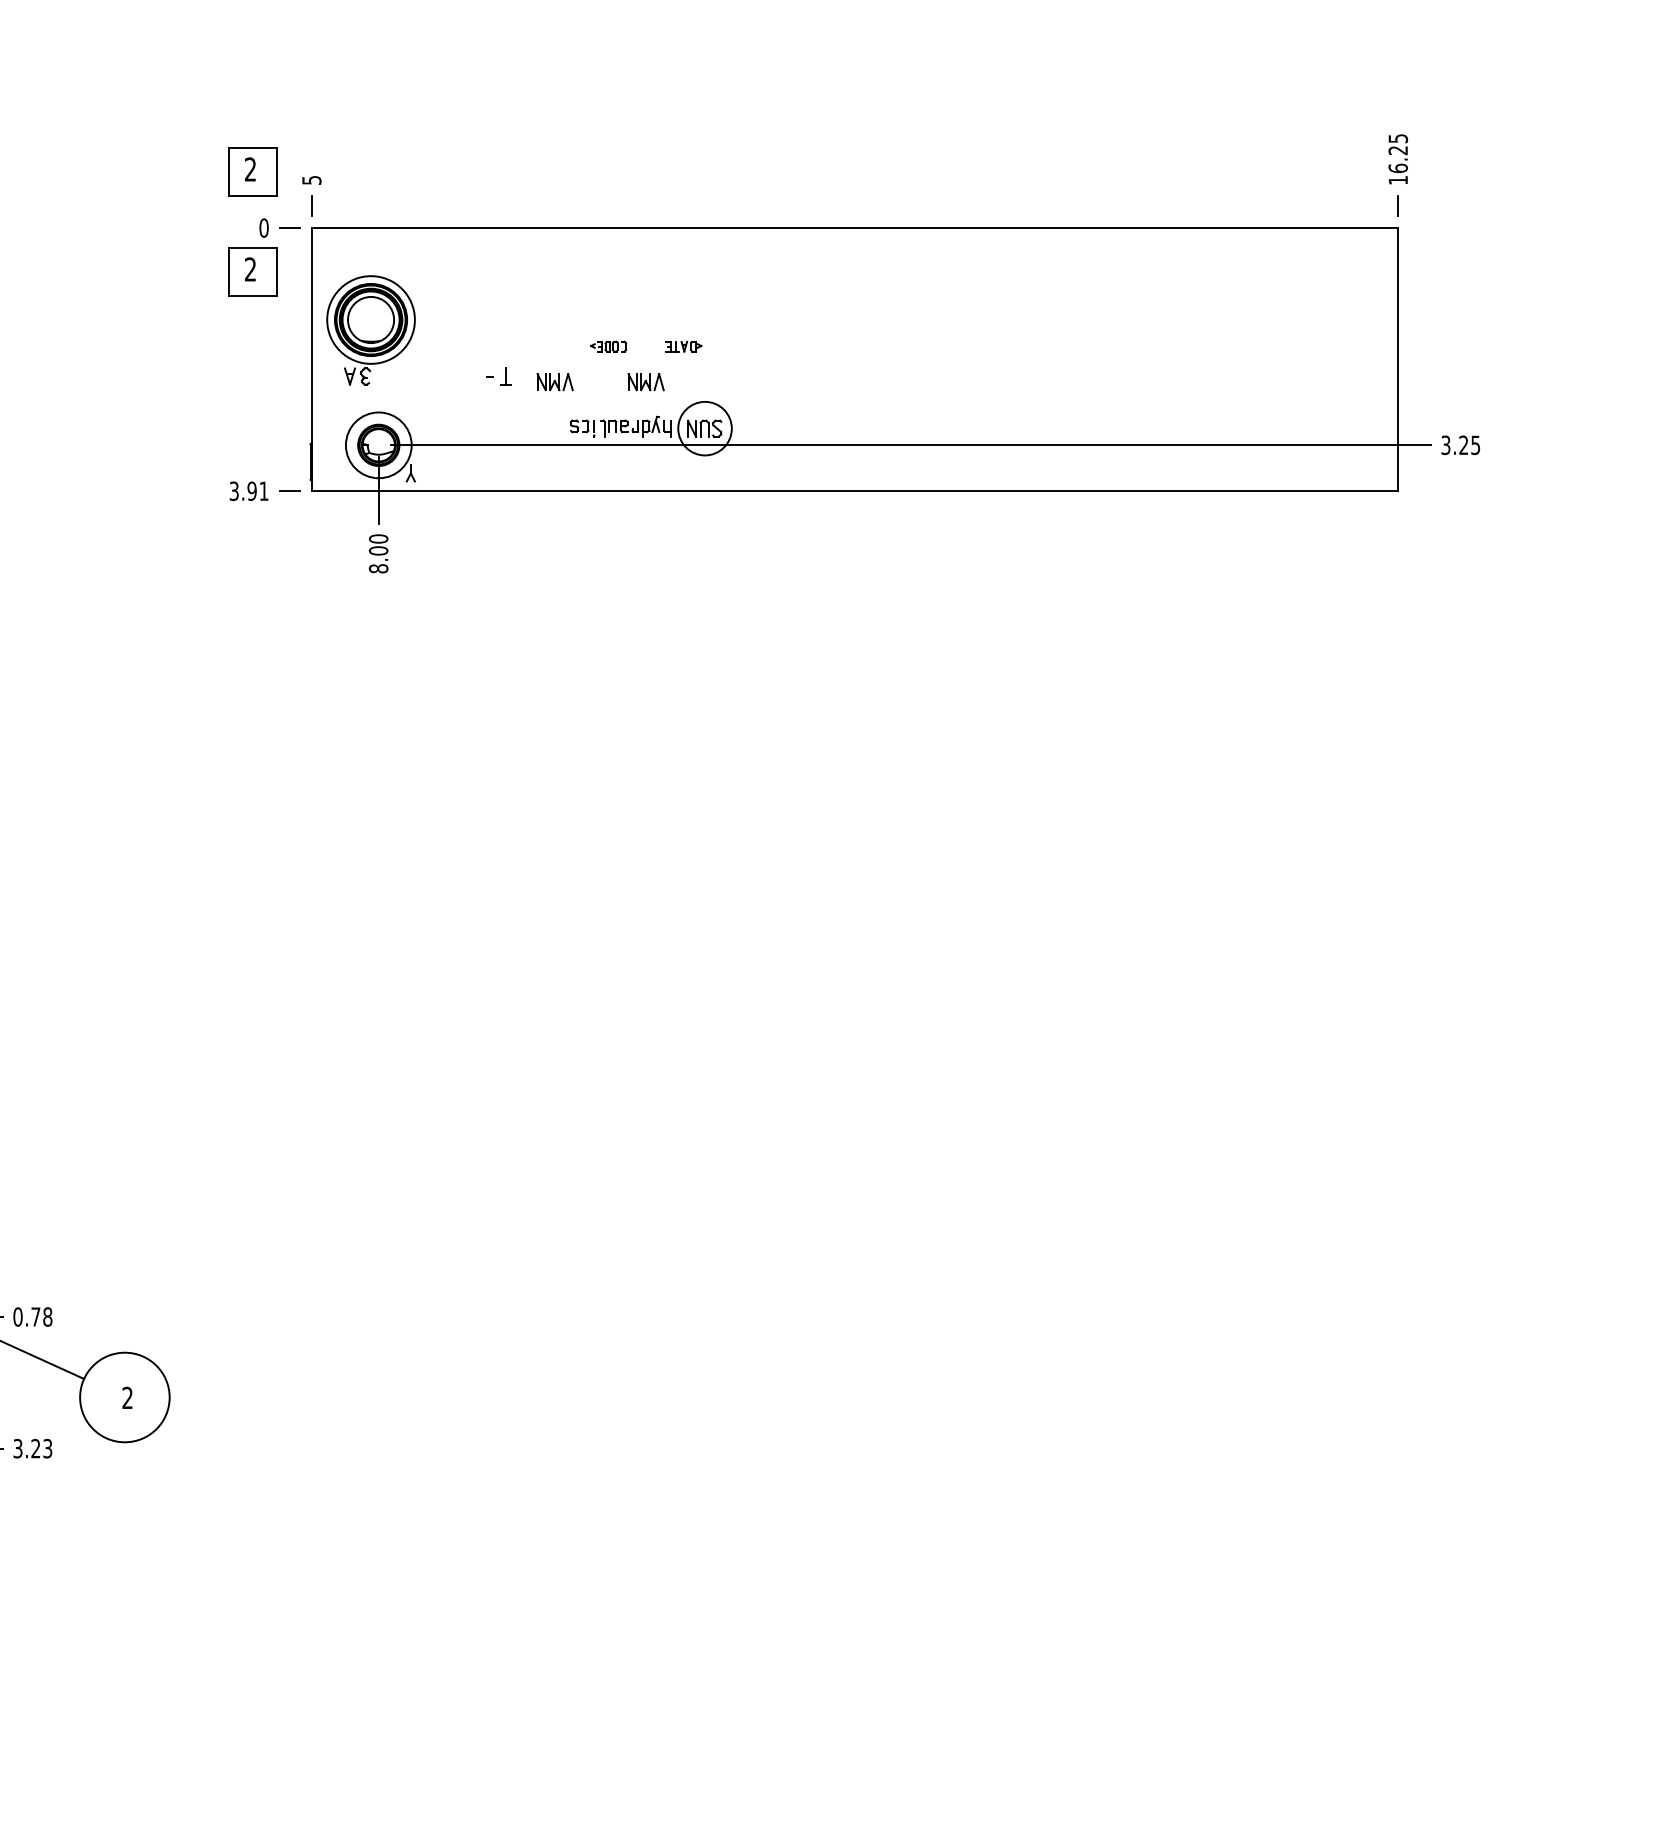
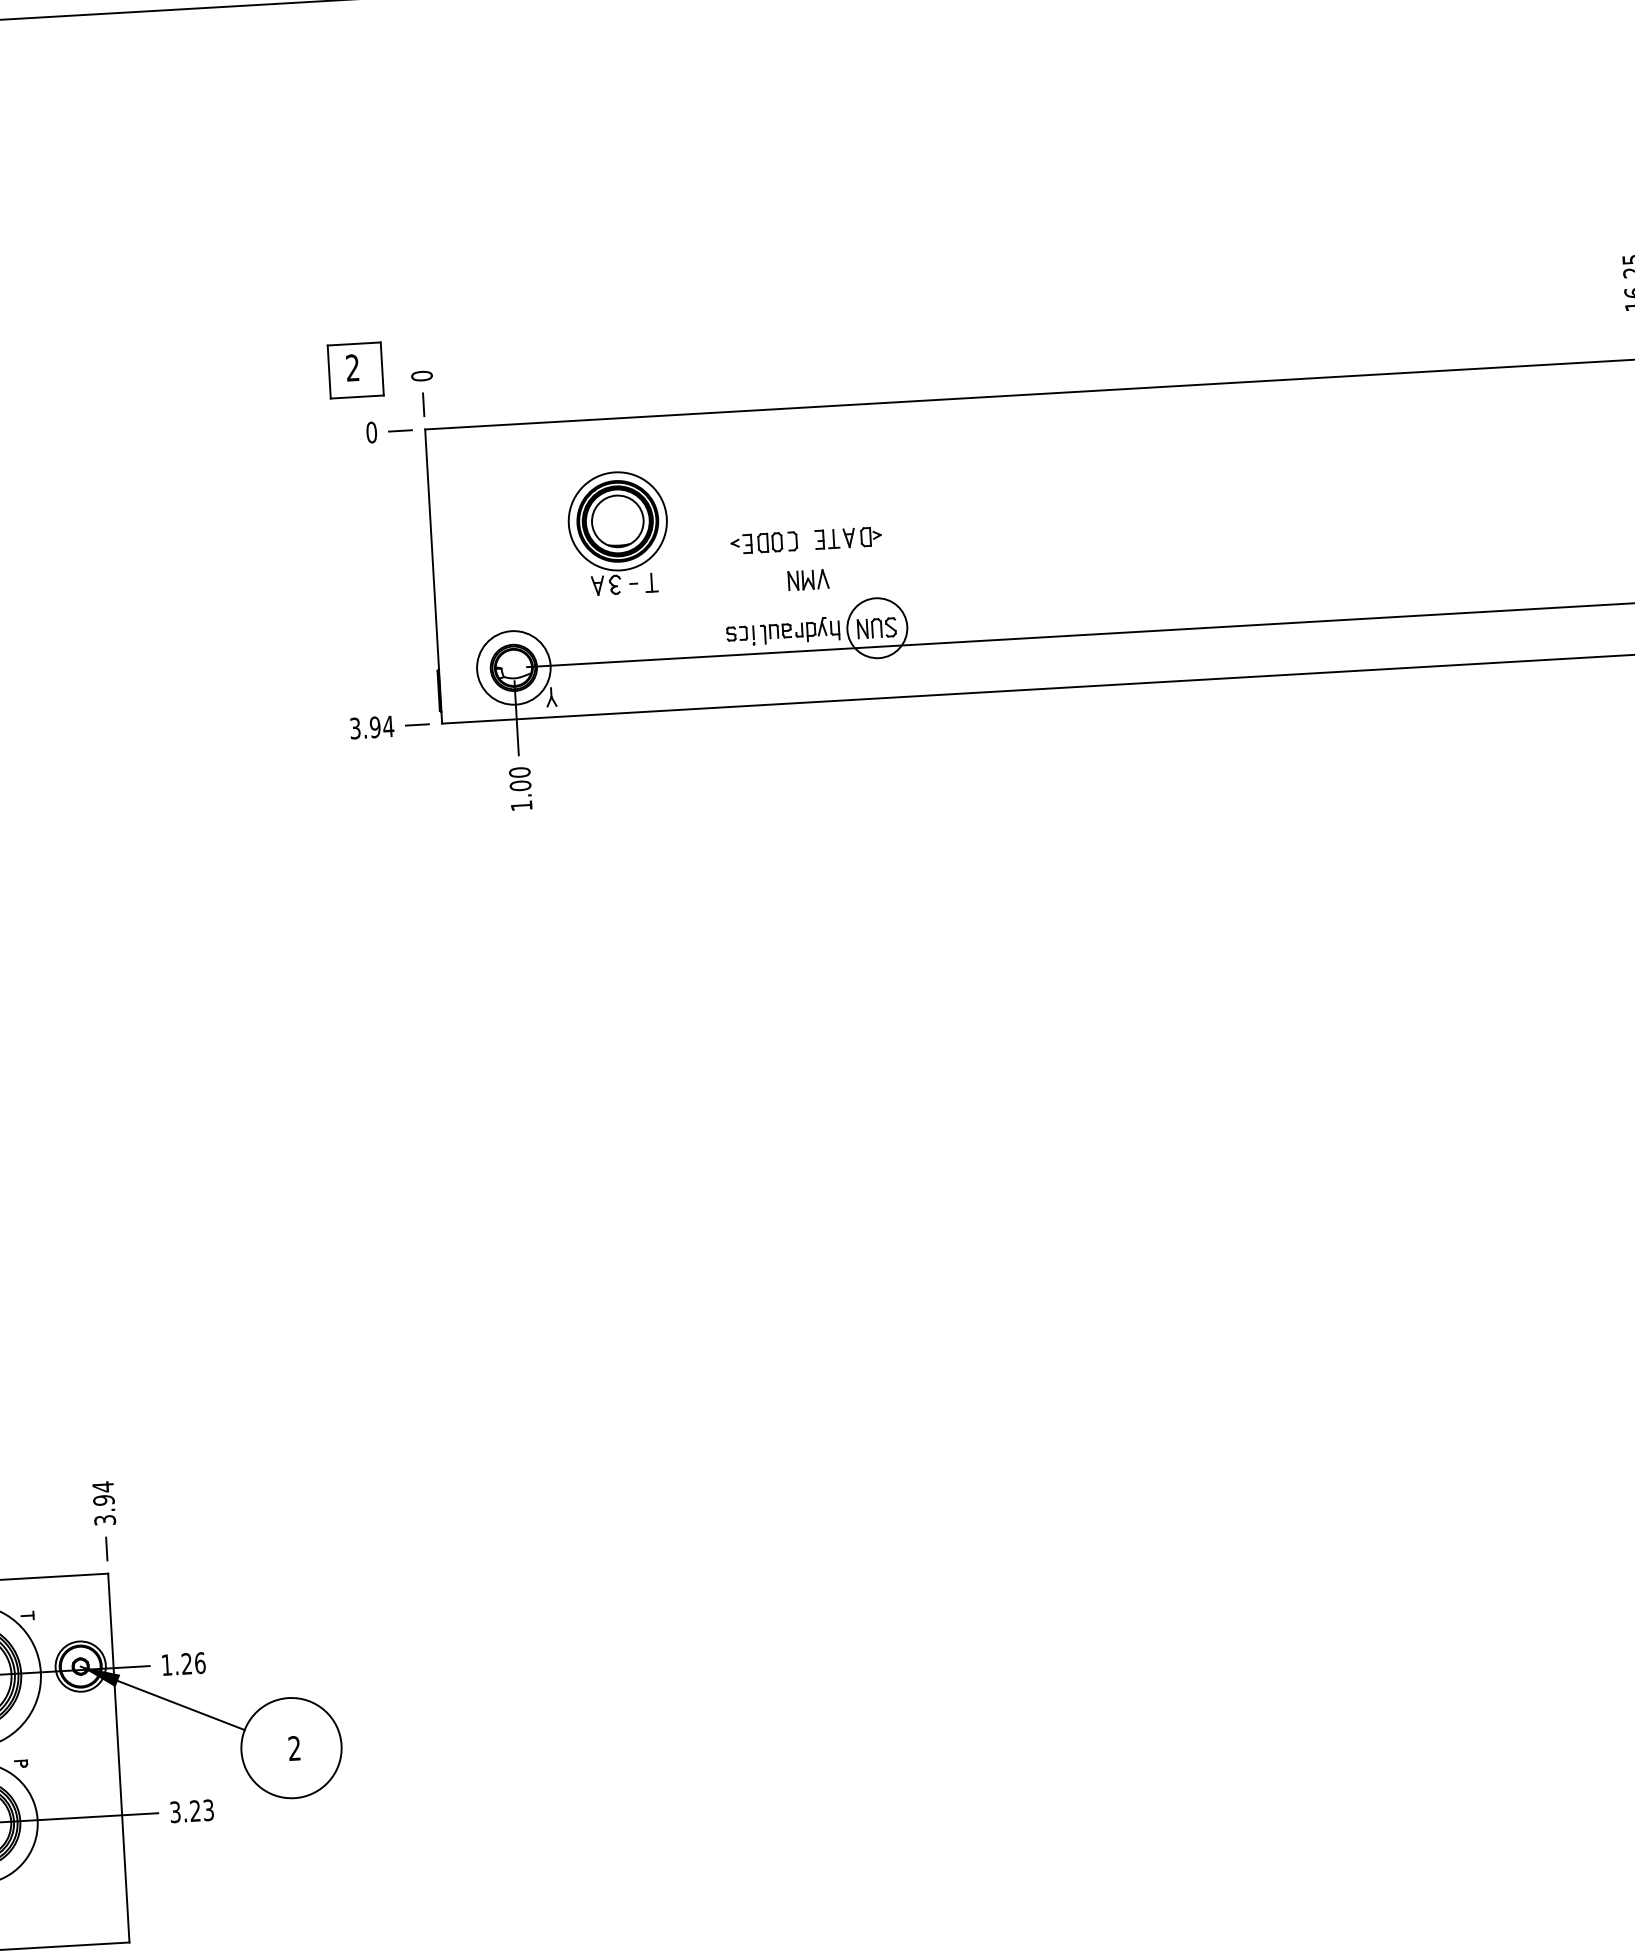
text: (311, 180) -> (421, 376), 5 -> 0
part: (252, 271) -> (361, 481), removed
part: (370, 330) -> (617, 533), moved
part: (608, 346) -> (764, 542), size x1.67
part: (683, 346) -> (847, 537), size x1.67
part: (554, 382) -> (706, 586), removed
text: (263, 490) -> (387, 725), 3.91 -> 3.94
text: (378, 568) -> (521, 805), 8.00 -> 1.00
text: (32, 1316) -> (183, 1663), 0.78 -> 1.26

